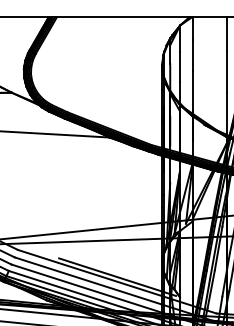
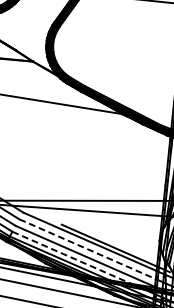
line: (88, 281) -> (87, 249), solid -> dashed
line: (73, 291) -> (72, 257), solid -> dashed

